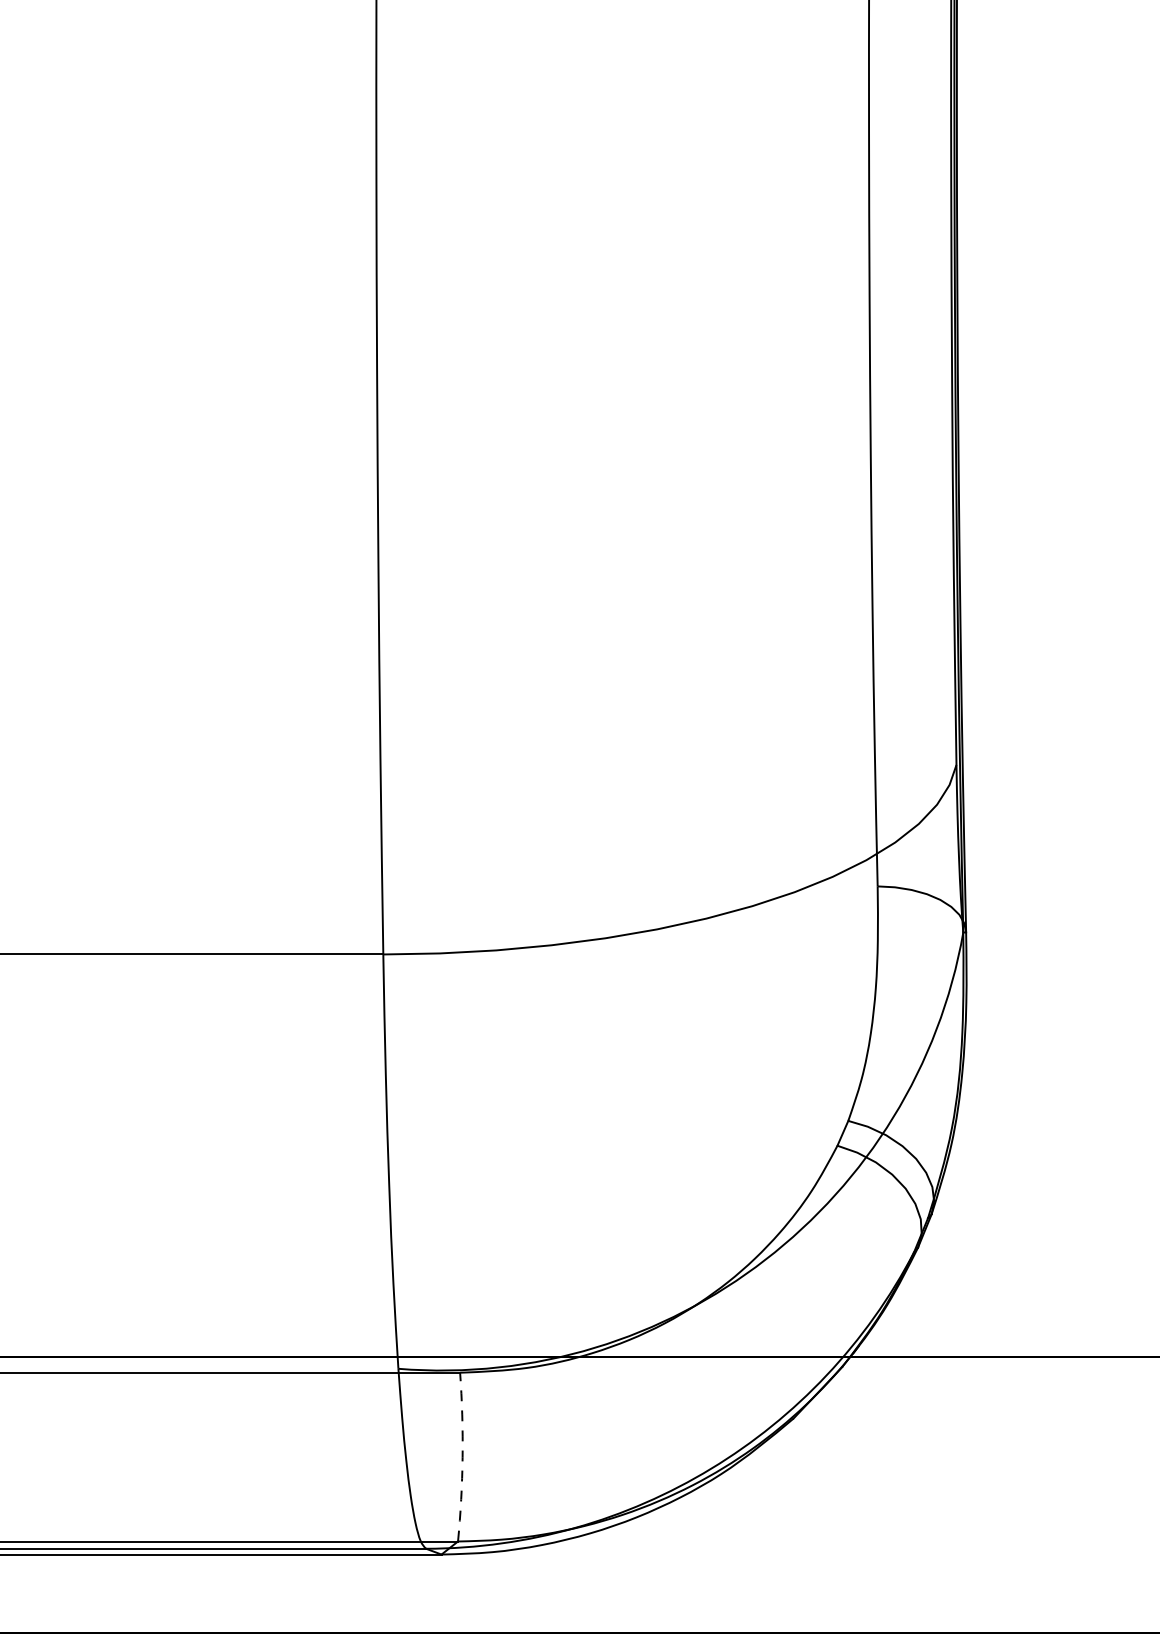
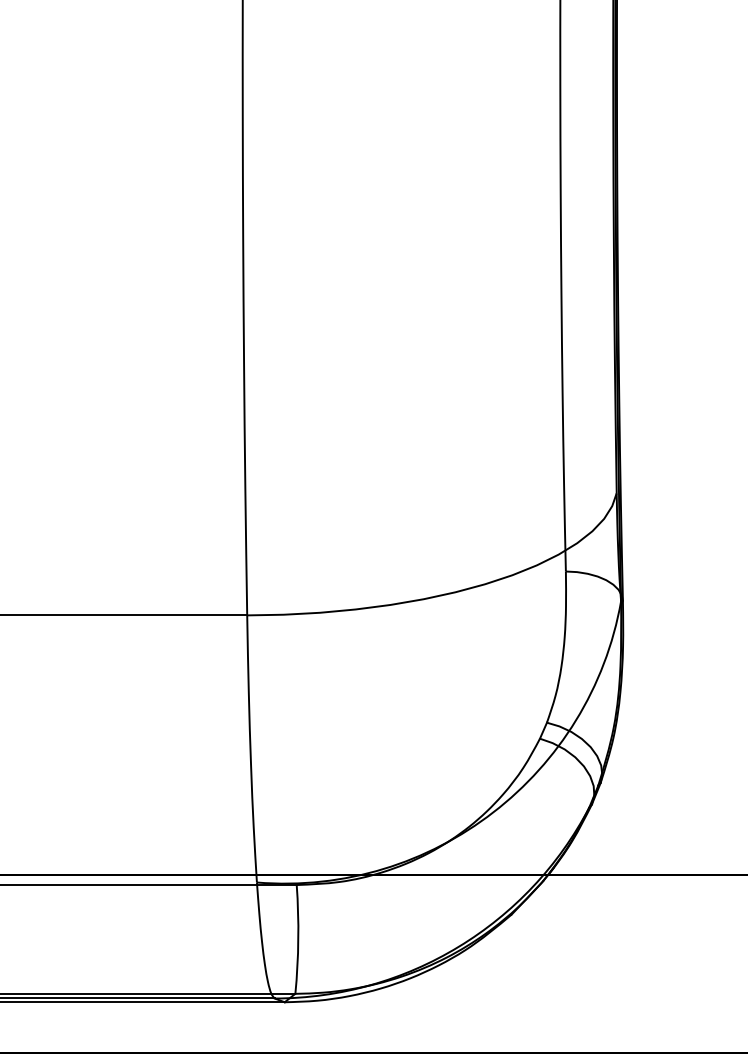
arc: (462, 1457) -> (298, 939), dashed -> solid

